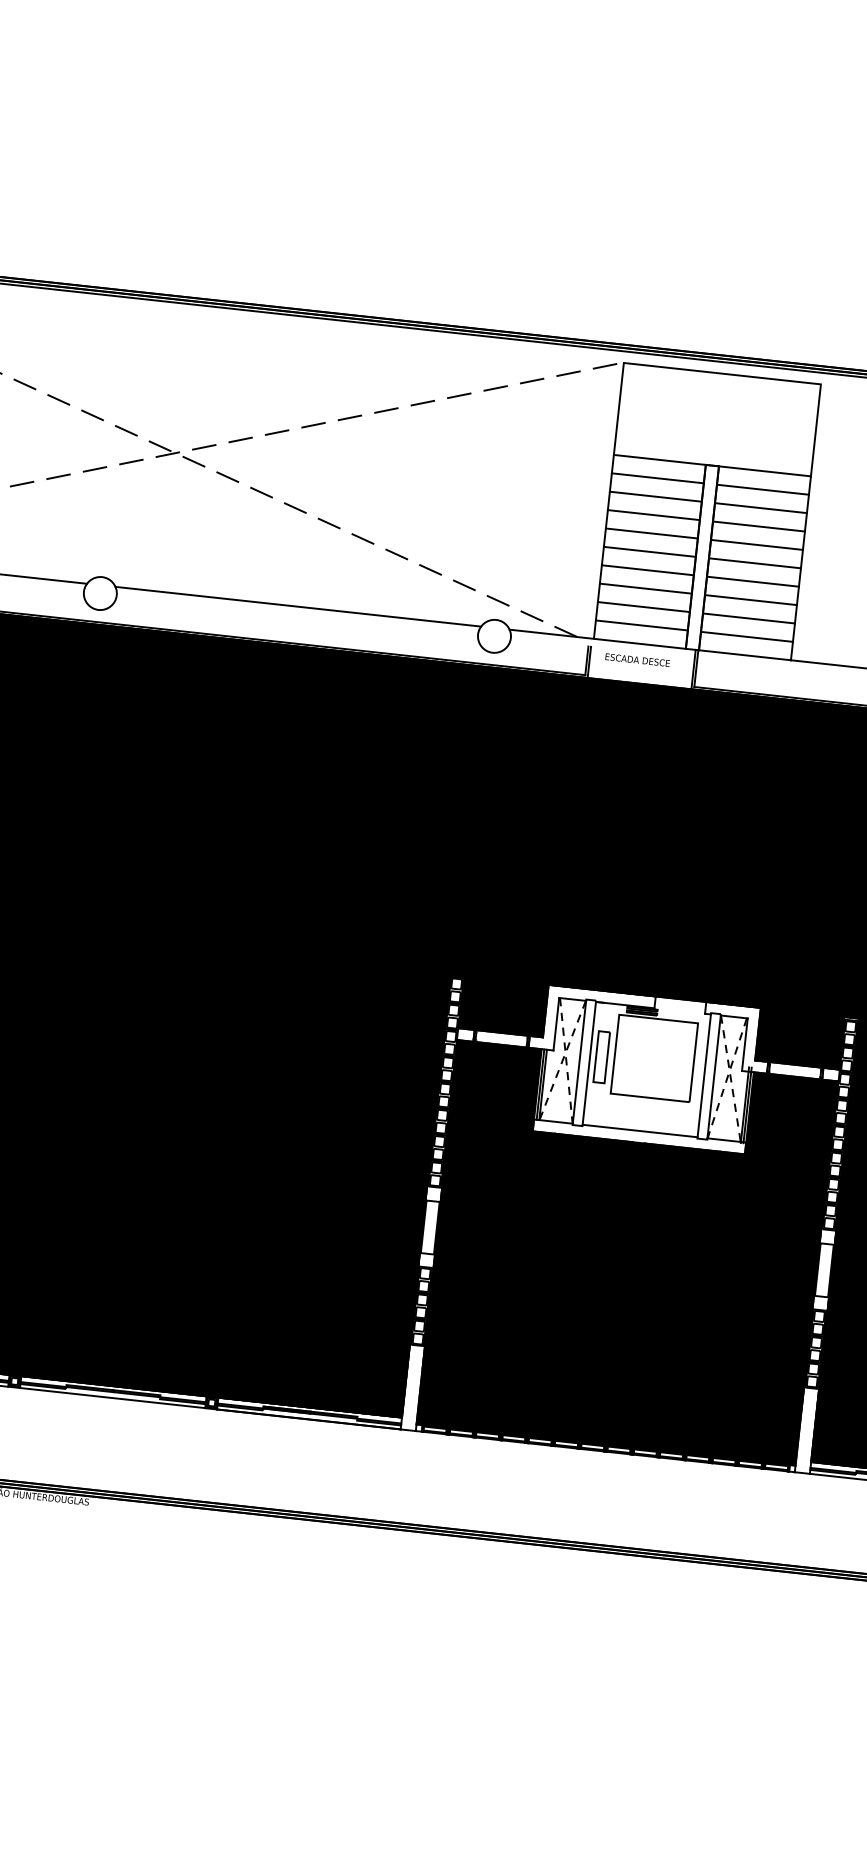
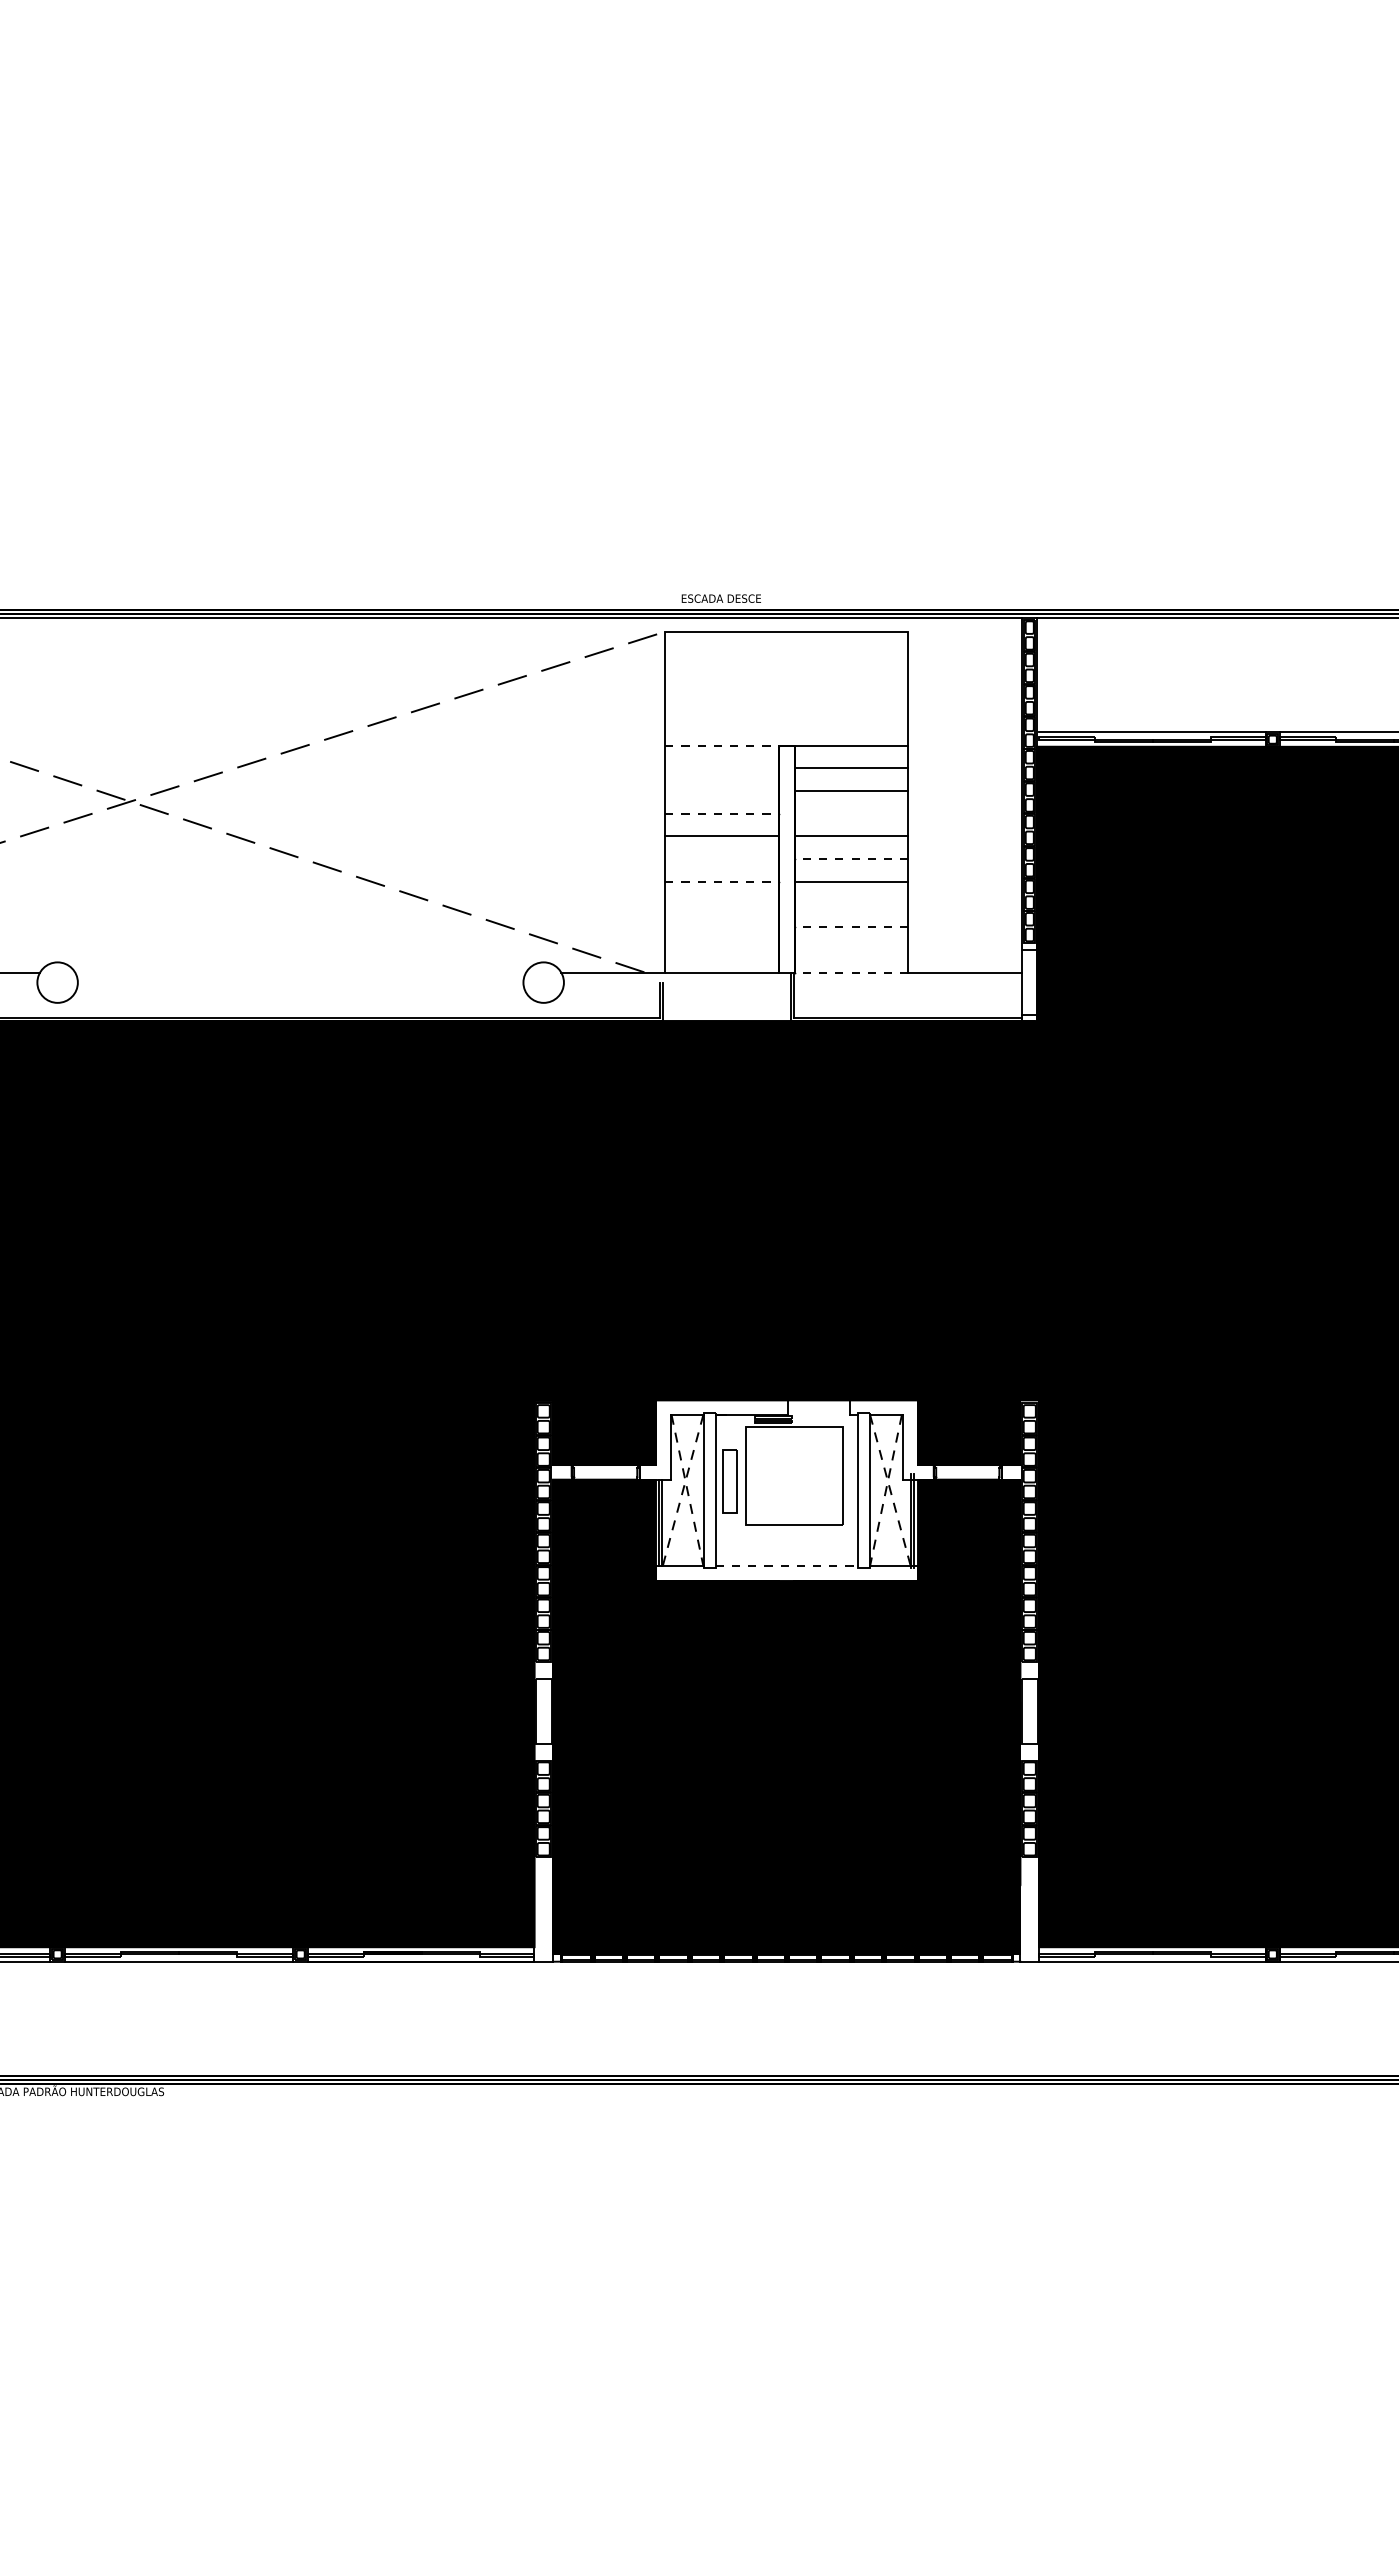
line: (659, 459) -> (721, 745), solid -> dashed
line: (657, 478) -> (721, 768), removed
line: (655, 497) -> (721, 791), removed
line: (653, 514) -> (721, 813), solid -> dashed
line: (758, 526) -> (851, 813), removed
line: (649, 552) -> (721, 859), removed
line: (754, 563) -> (851, 859), solid -> dashed
line: (647, 570) -> (721, 881), solid -> dashed
line: (645, 588) -> (721, 904), removed
line: (750, 600) -> (851, 904), removed
line: (298, 606) -> (300, 972), removed
line: (643, 607) -> (721, 927), removed
line: (748, 618) -> (851, 927), solid -> dashed
line: (641, 625) -> (721, 949), removed
line: (746, 636) -> (851, 949), removed
line: (744, 655) -> (851, 972), solid -> dashed
text: (636, 659) -> (720, 598), moved
line: (639, 1131) -> (786, 1566), solid -> dashed

